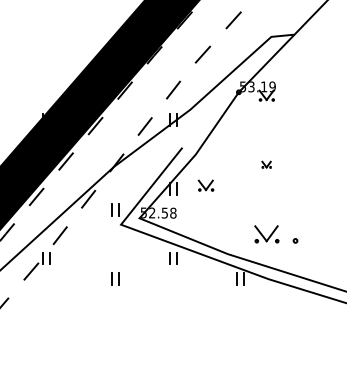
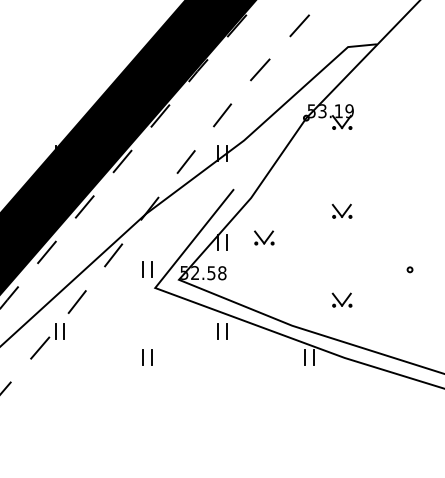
part: (266, 164) -> (341, 210), size x1.67
part: (266, 233) -> (341, 299), size x0.62
part: (295, 240) -> (409, 269), moved

